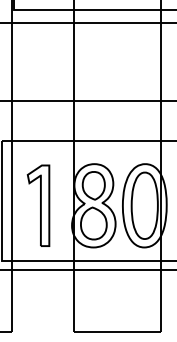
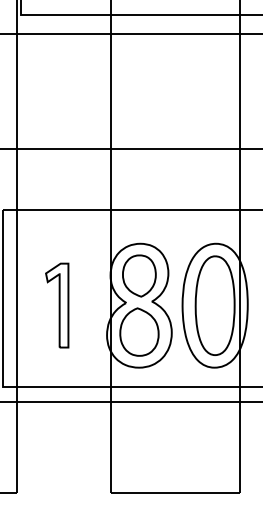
part: (38, 205) -> (57, 305), size x0.7

